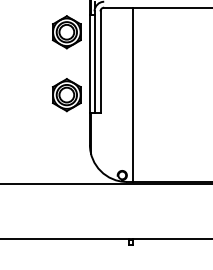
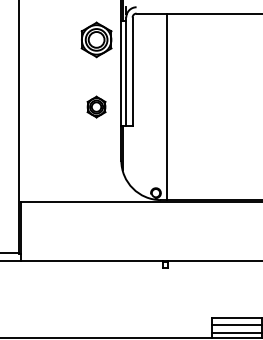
part: (66, 94) -> (96, 106), size x0.6

